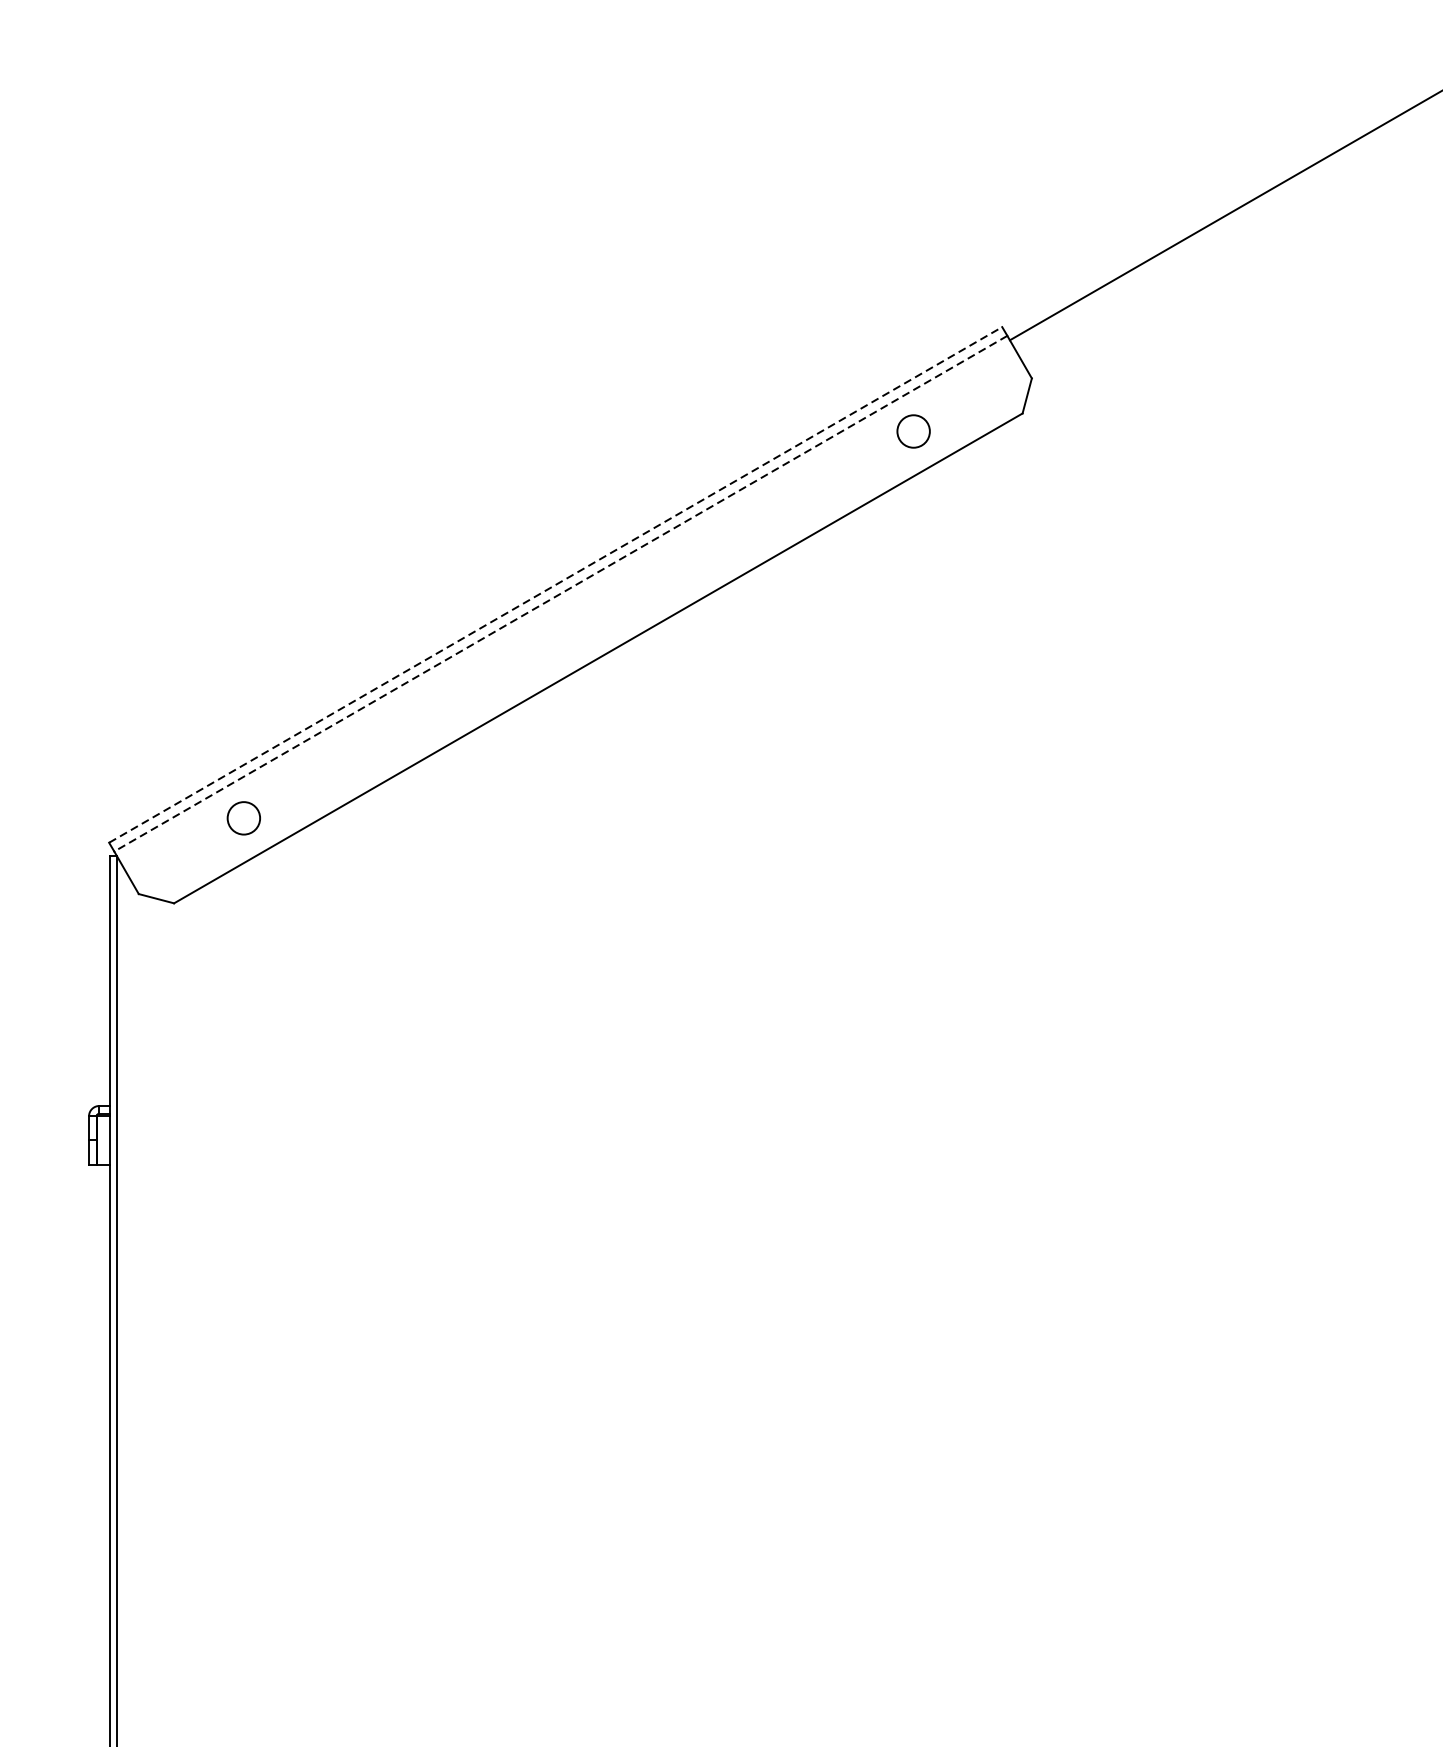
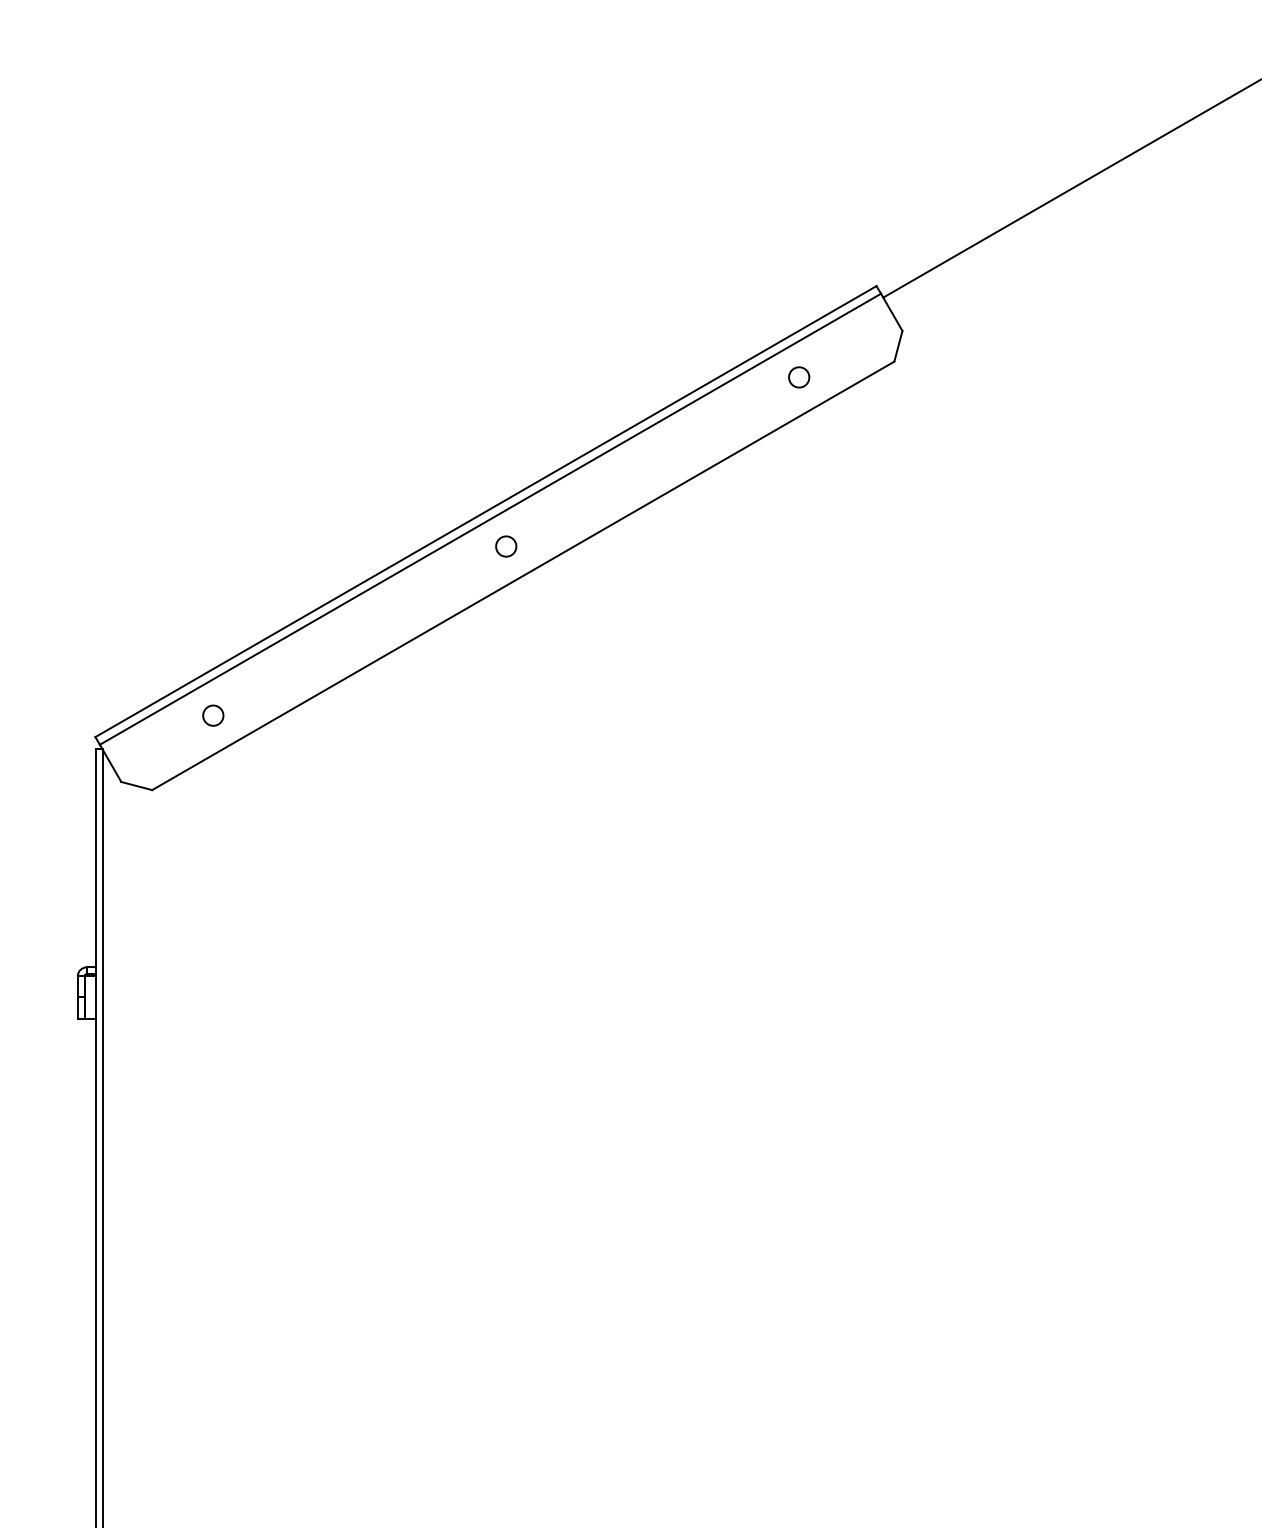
circle: (914, 431) -> (799, 377), size x0.71
line: (555, 584) -> (485, 511), dashed -> solid
line: (560, 593) -> (490, 519), dashed -> solid
circle: (579, 624) -> (506, 546), added
circle: (244, 818) -> (213, 715), size x0.71

